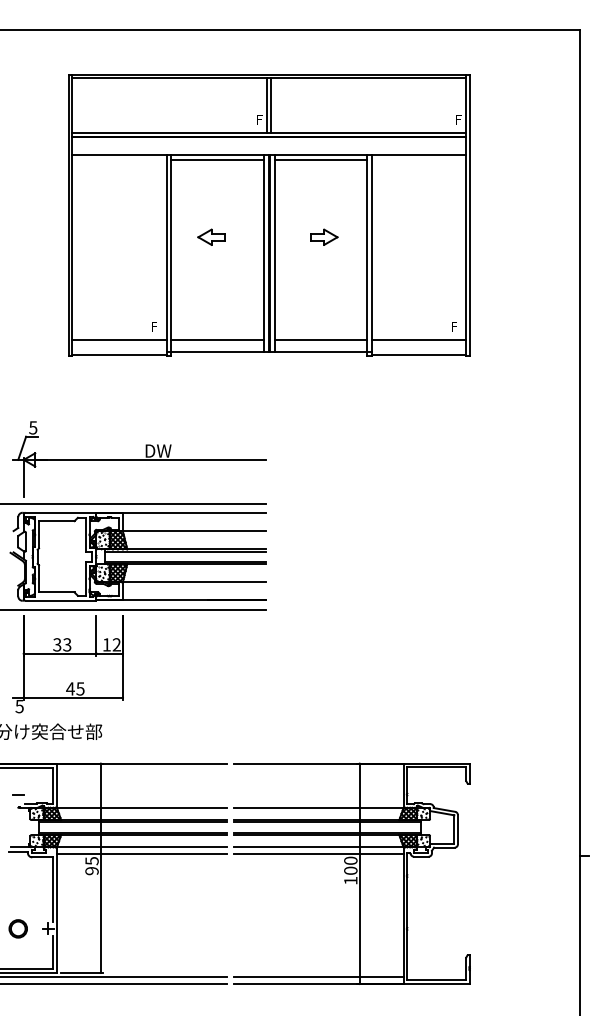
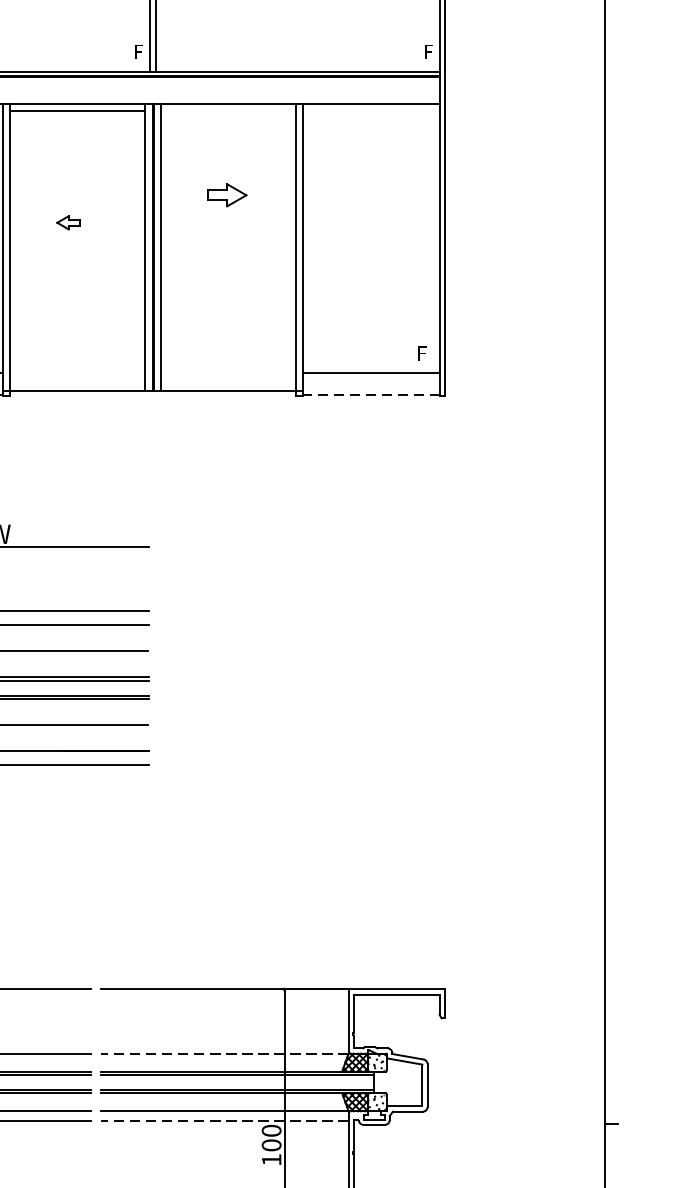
line: (320, 160) -> (227, 111), removed
part: (211, 236) -> (68, 221), size x0.6
part: (324, 236) -> (227, 194), moved
line: (217, 340) -> (77, 373), removed
line: (320, 340) -> (227, 373), removed
line: (418, 355) -> (370, 395), solid -> dashed
line: (318, 807) -> (224, 1053), solid -> dashed
line: (318, 854) -> (224, 1121), solid -> dashed

